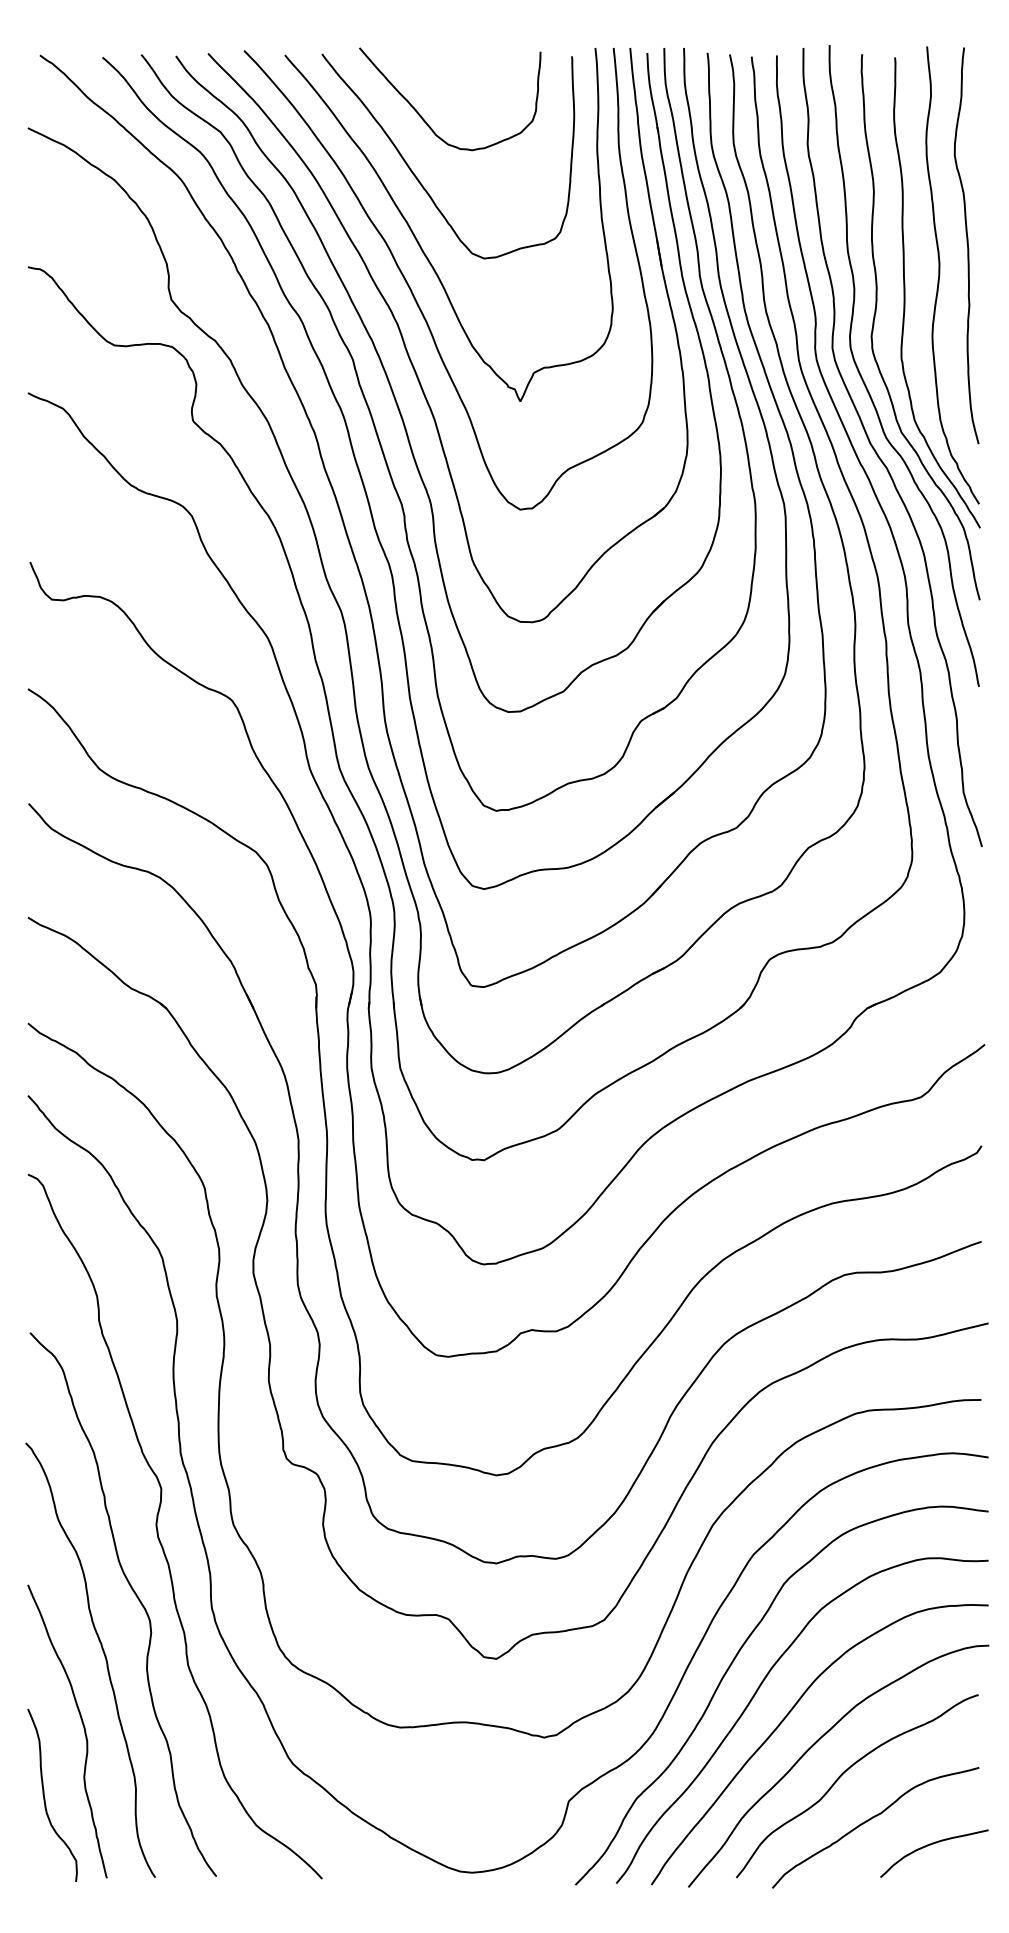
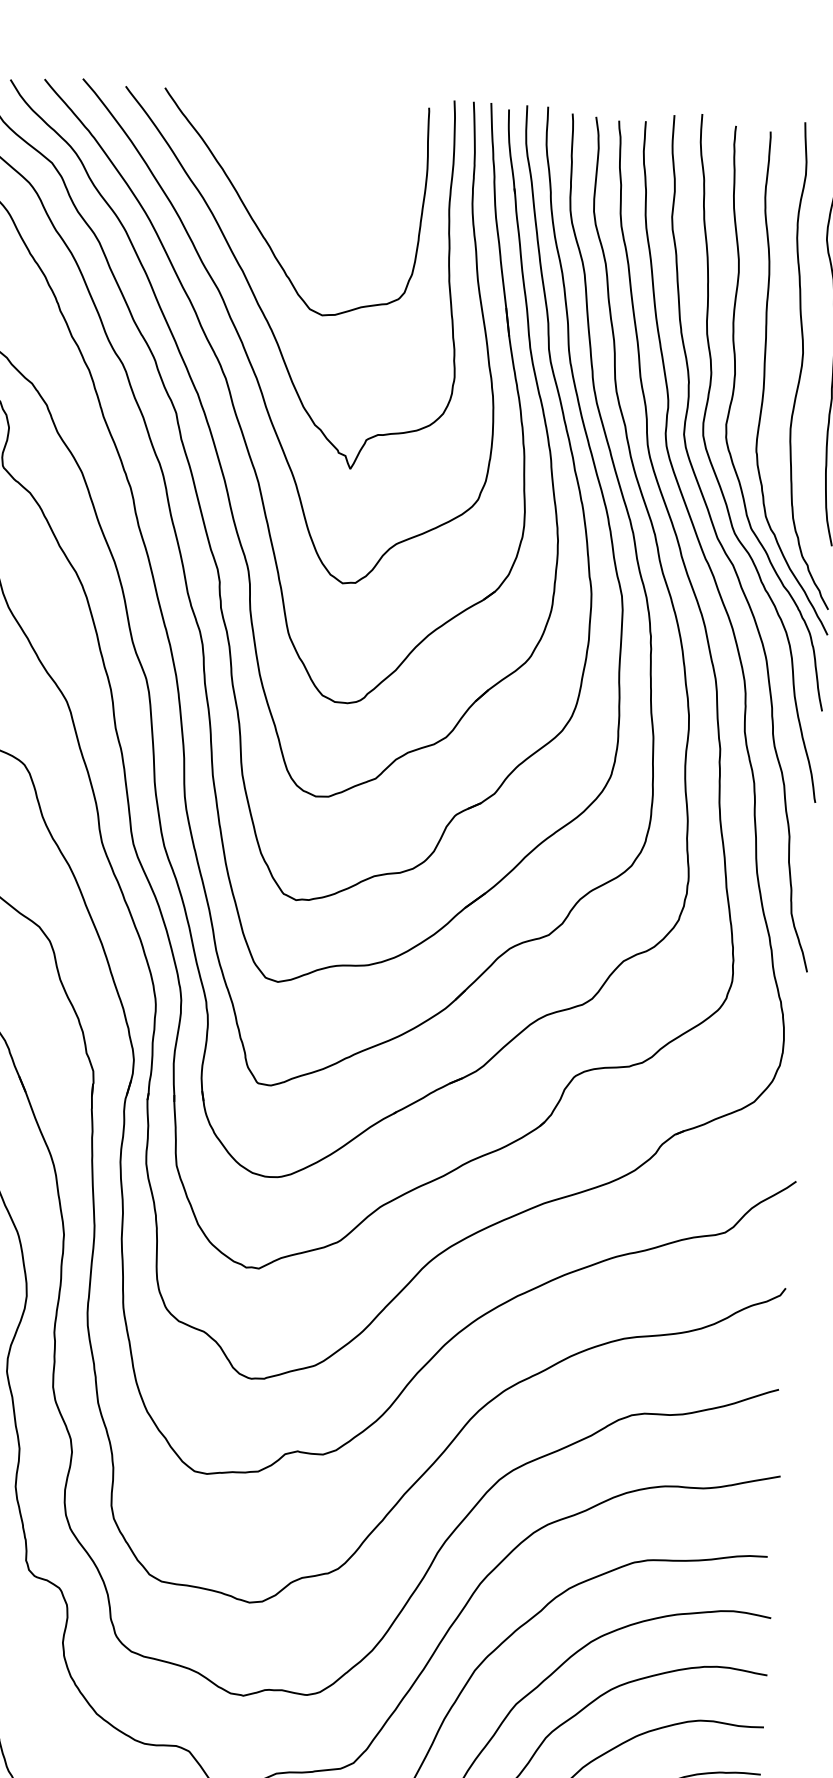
curve: (426, 121) -> (270, 166), removed

